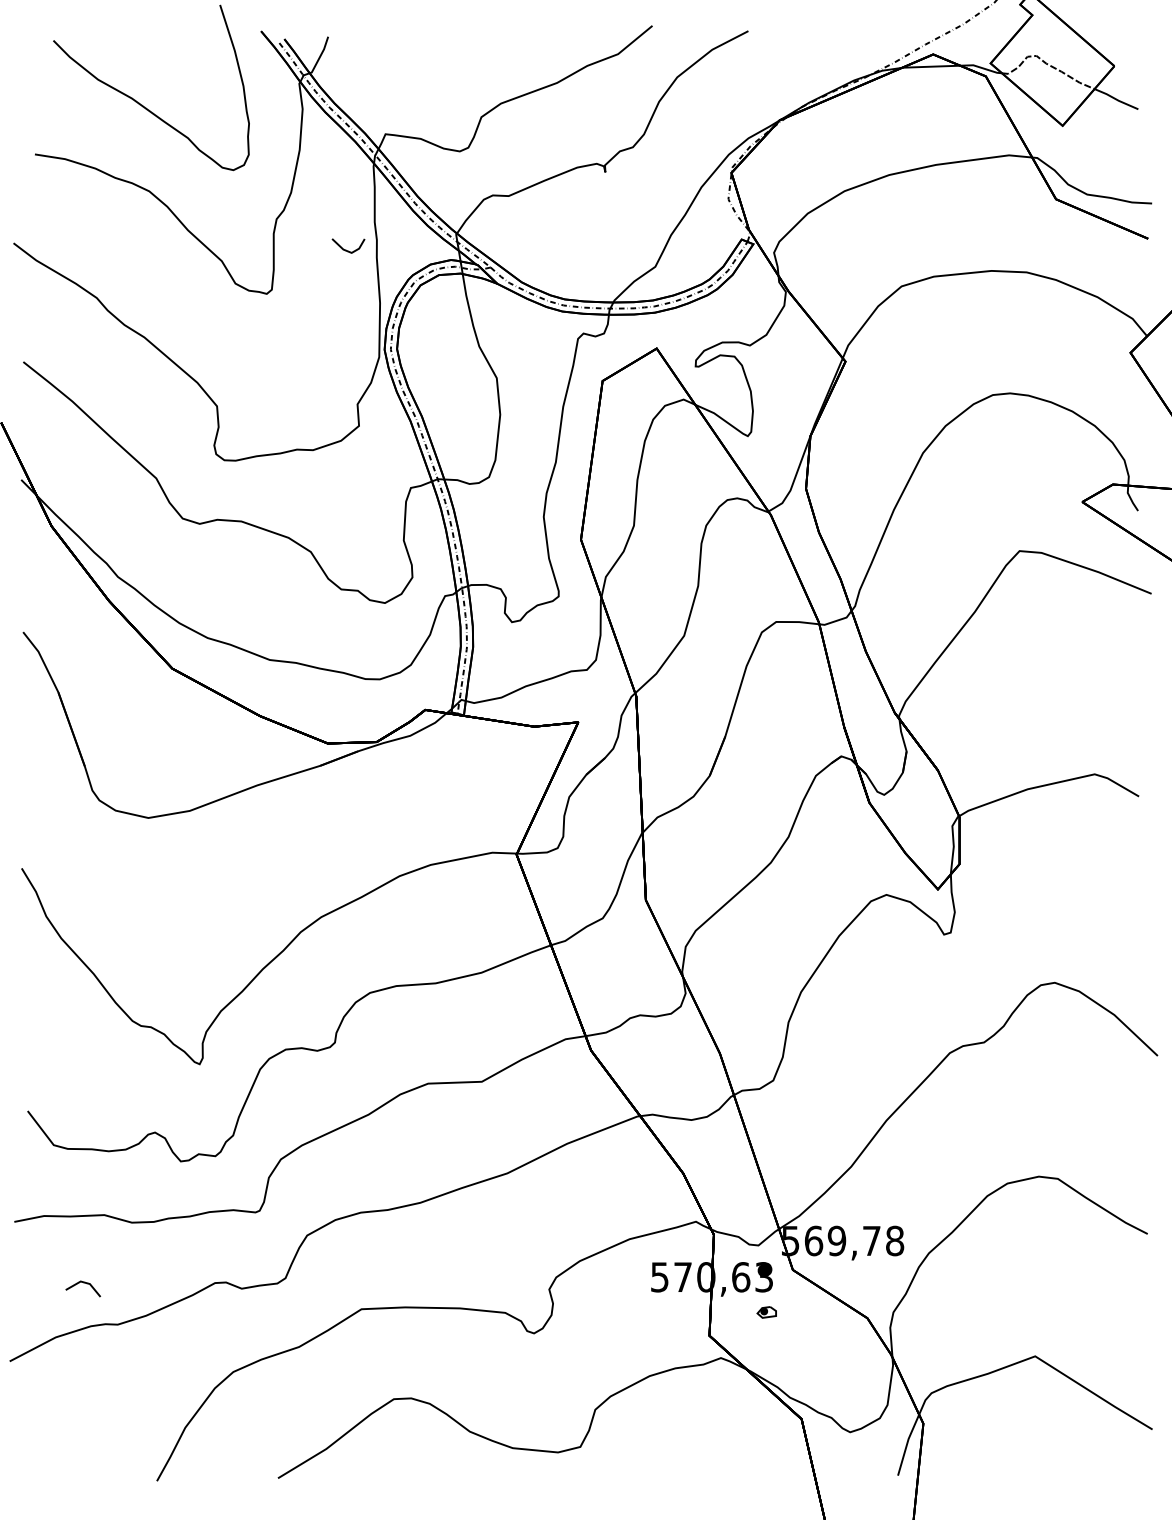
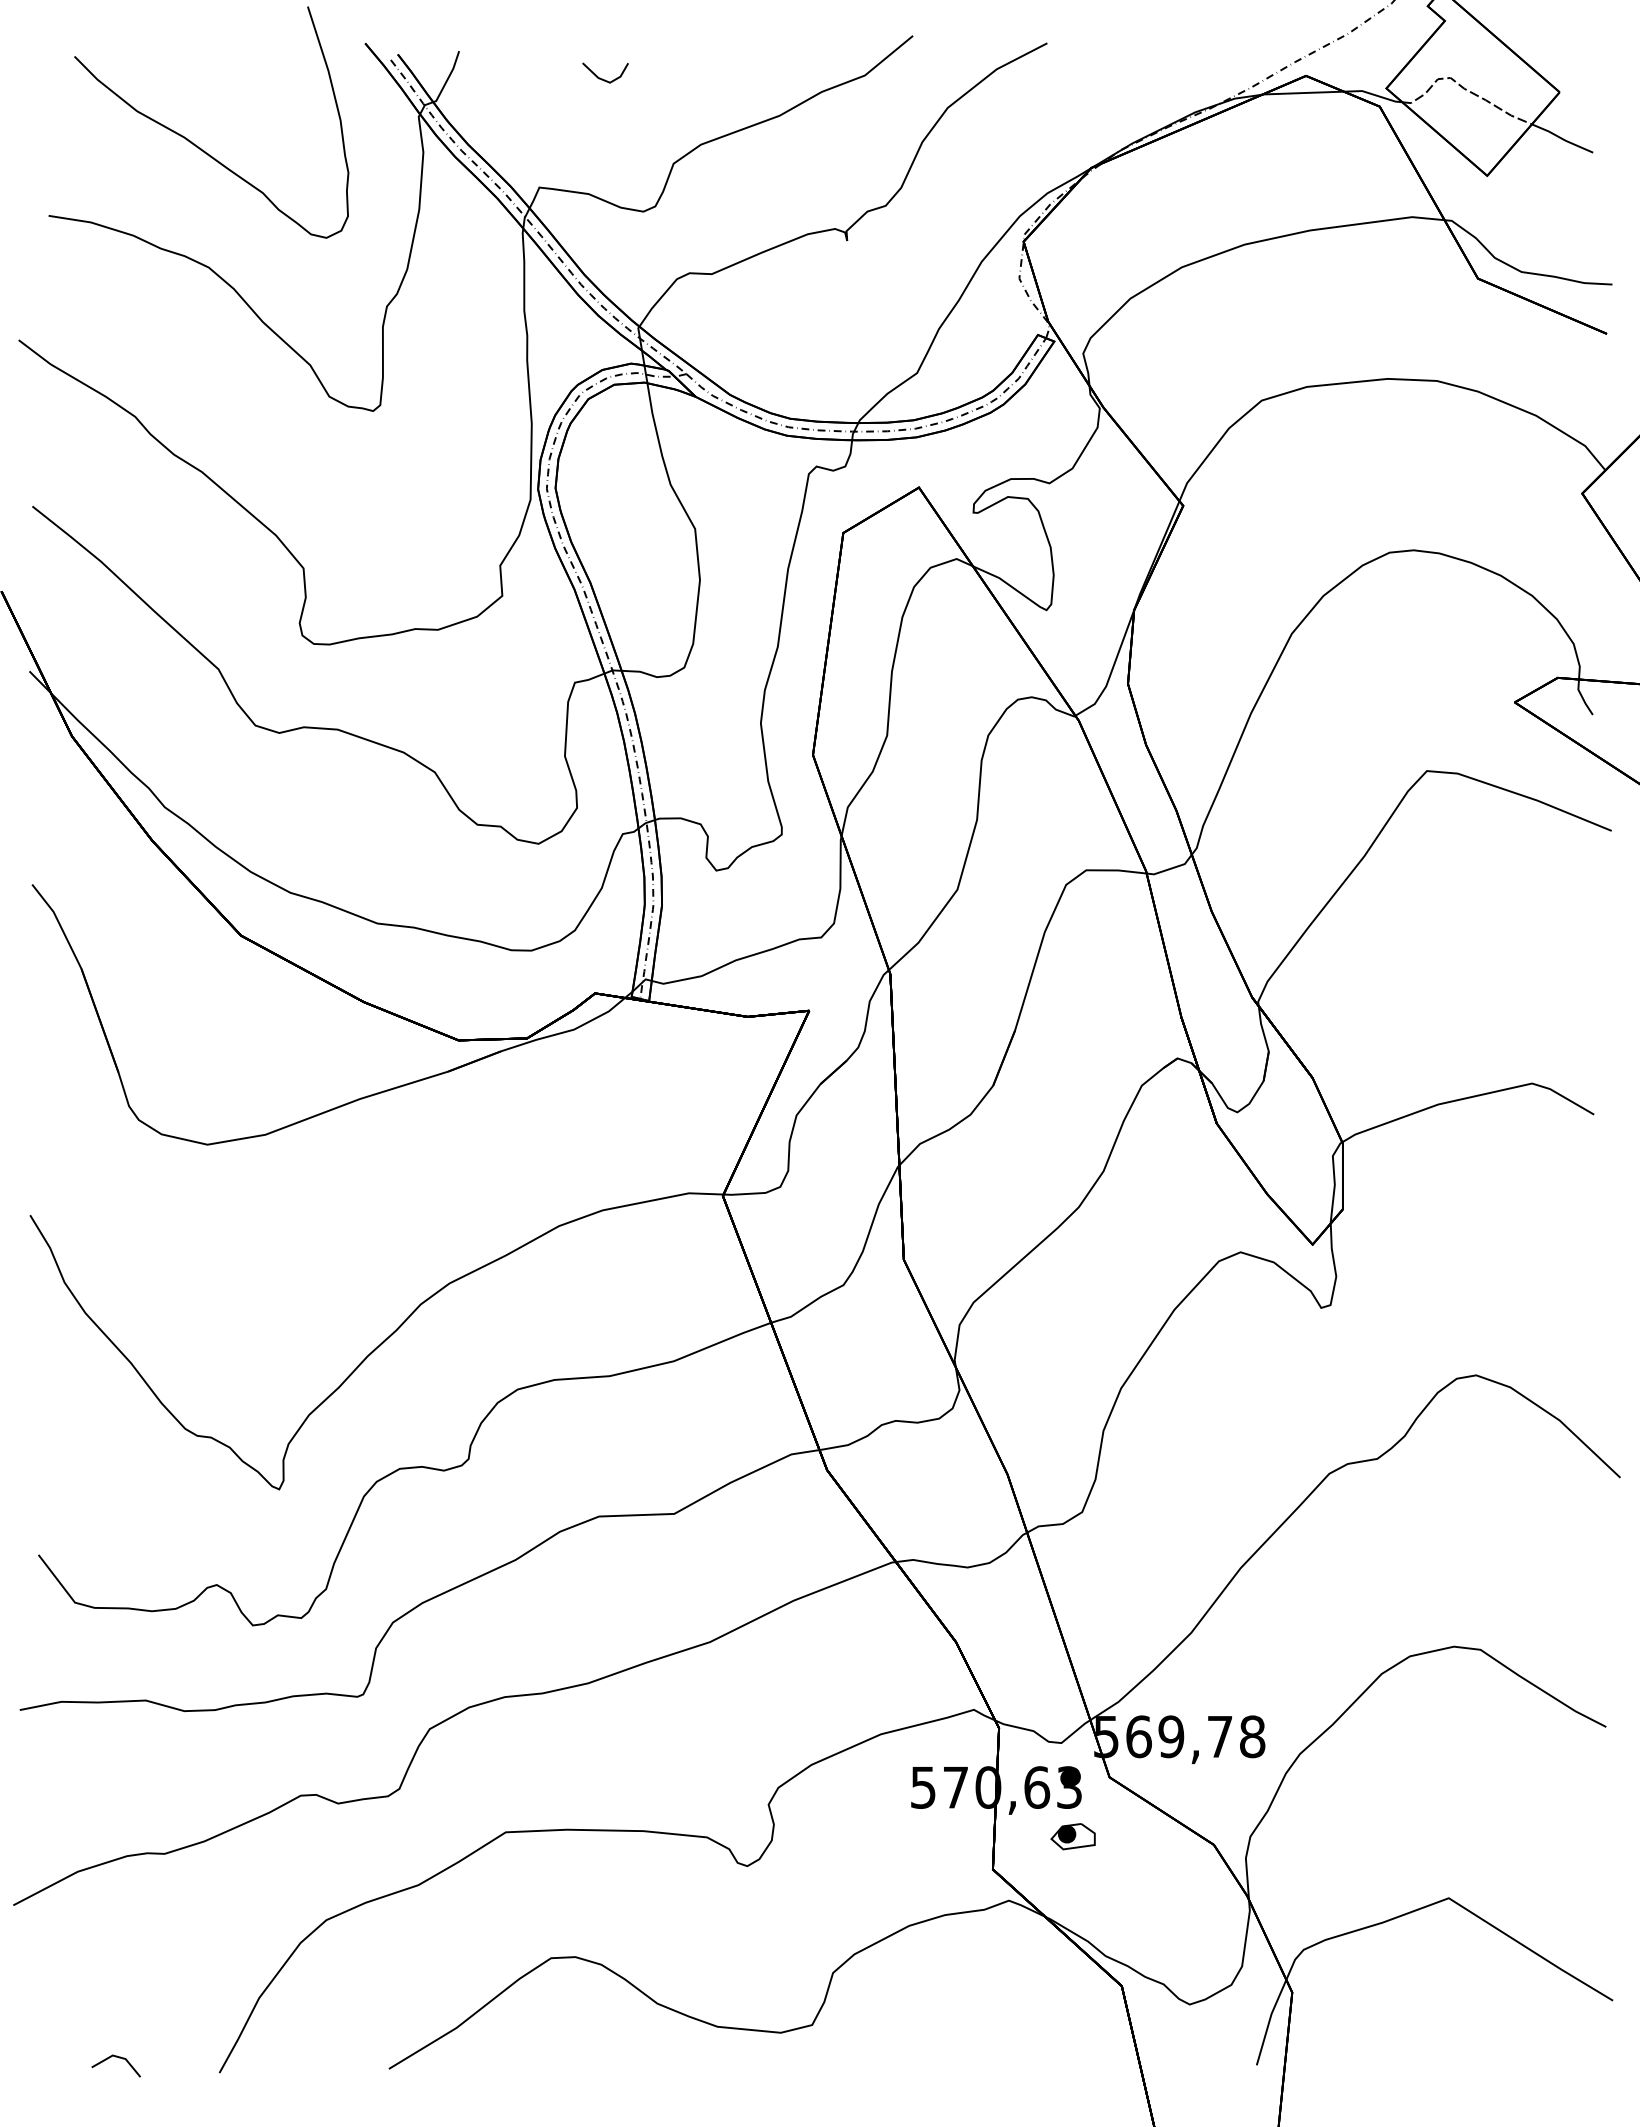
line: (346, 249) -> (602, 78), moved
line: (82, 1282) -> (115, 2057), moved
part: (766, 1312) -> (1072, 1836), size x1.67

